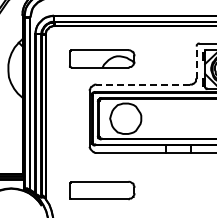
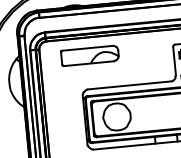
part: (102, 58) -> (90, 55), moved
line: (196, 62) -> (174, 61), dashed -> solid
line: (143, 84) -> (129, 85), dashed -> solid

